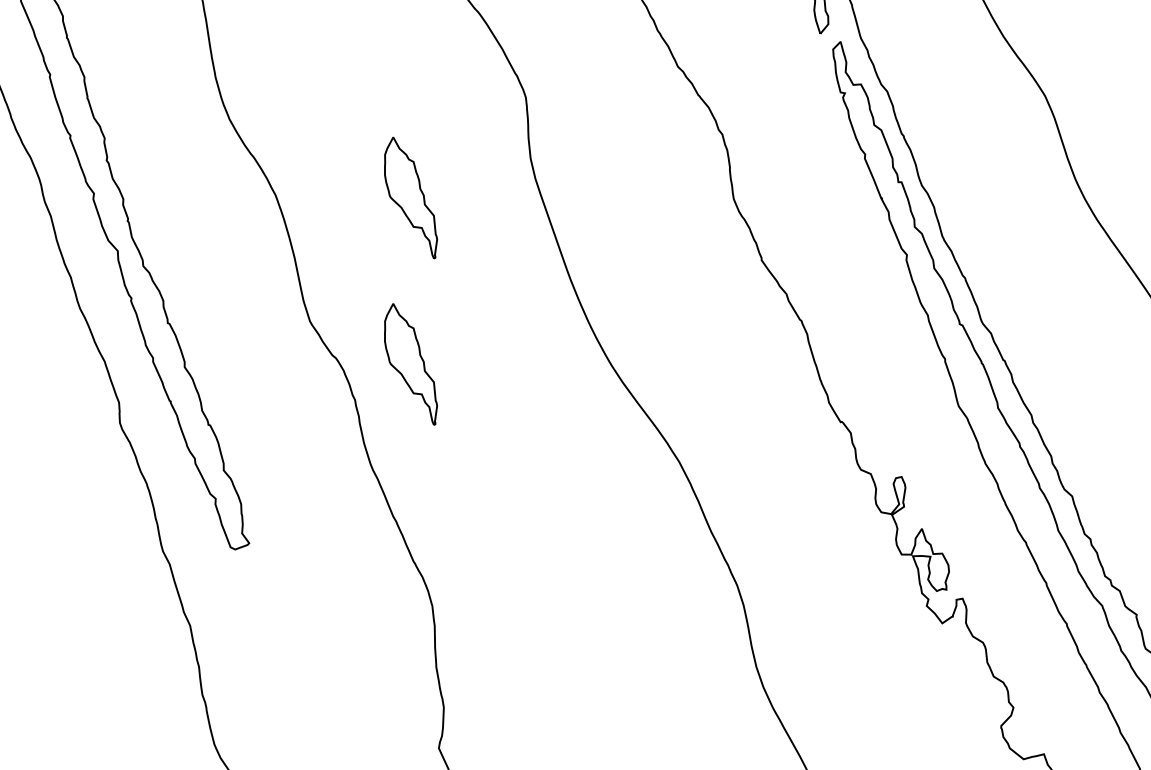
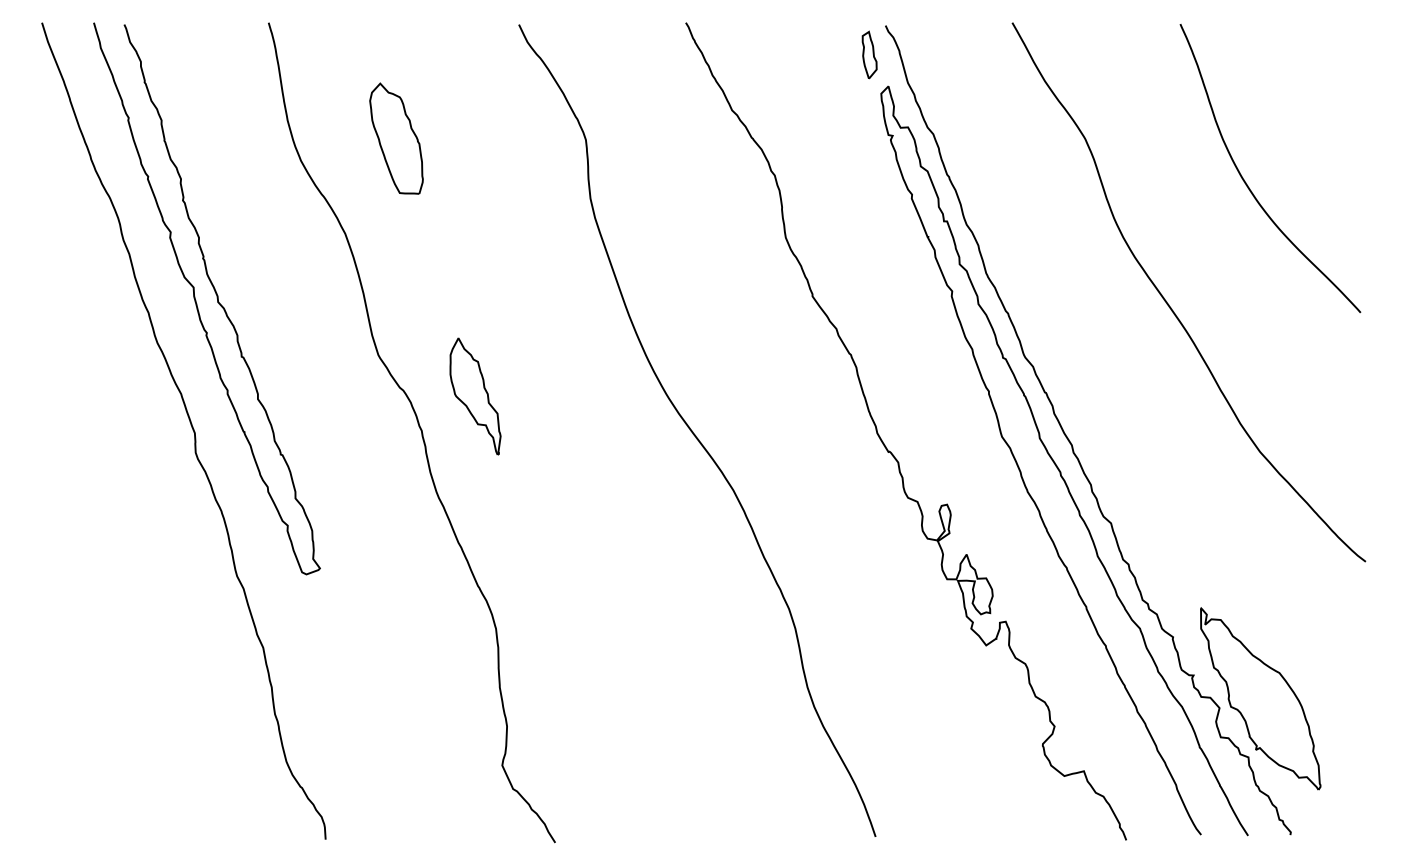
part: (328, 96) -> (396, 138), added
part: (411, 197) -> (475, 236), removed

